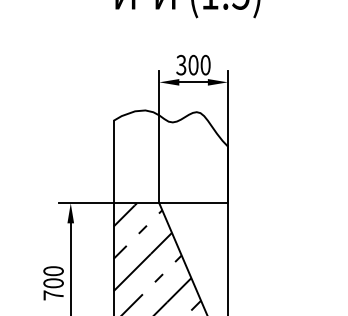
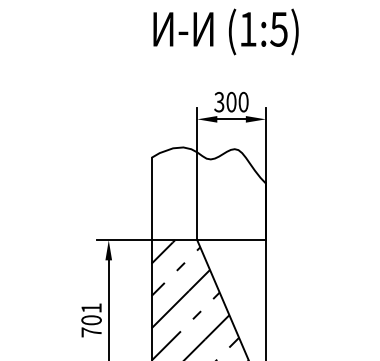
text: (53, 271) -> (91, 308), 700 -> 701

